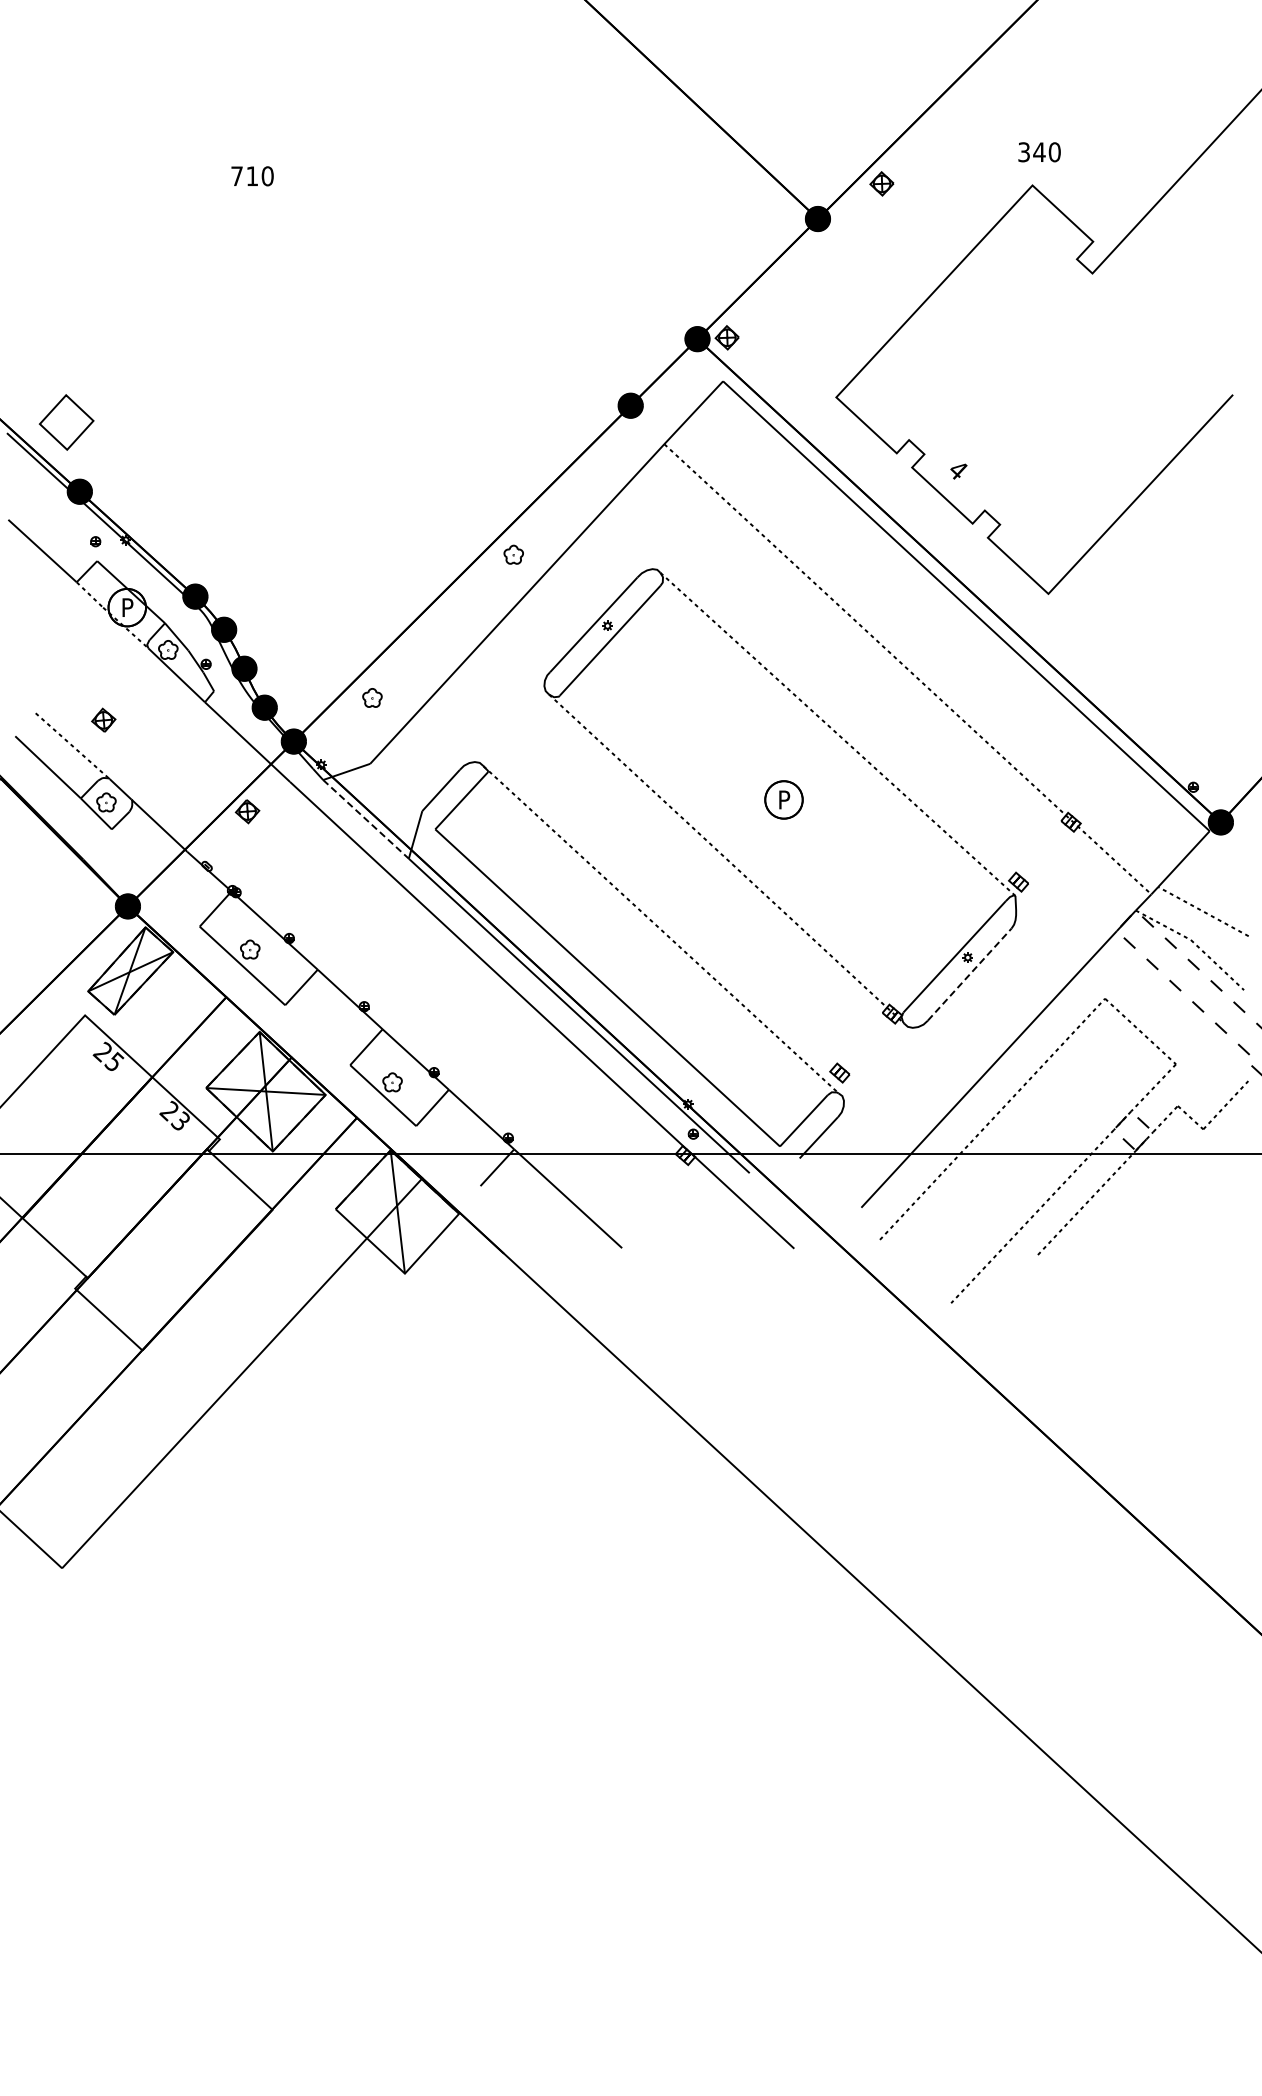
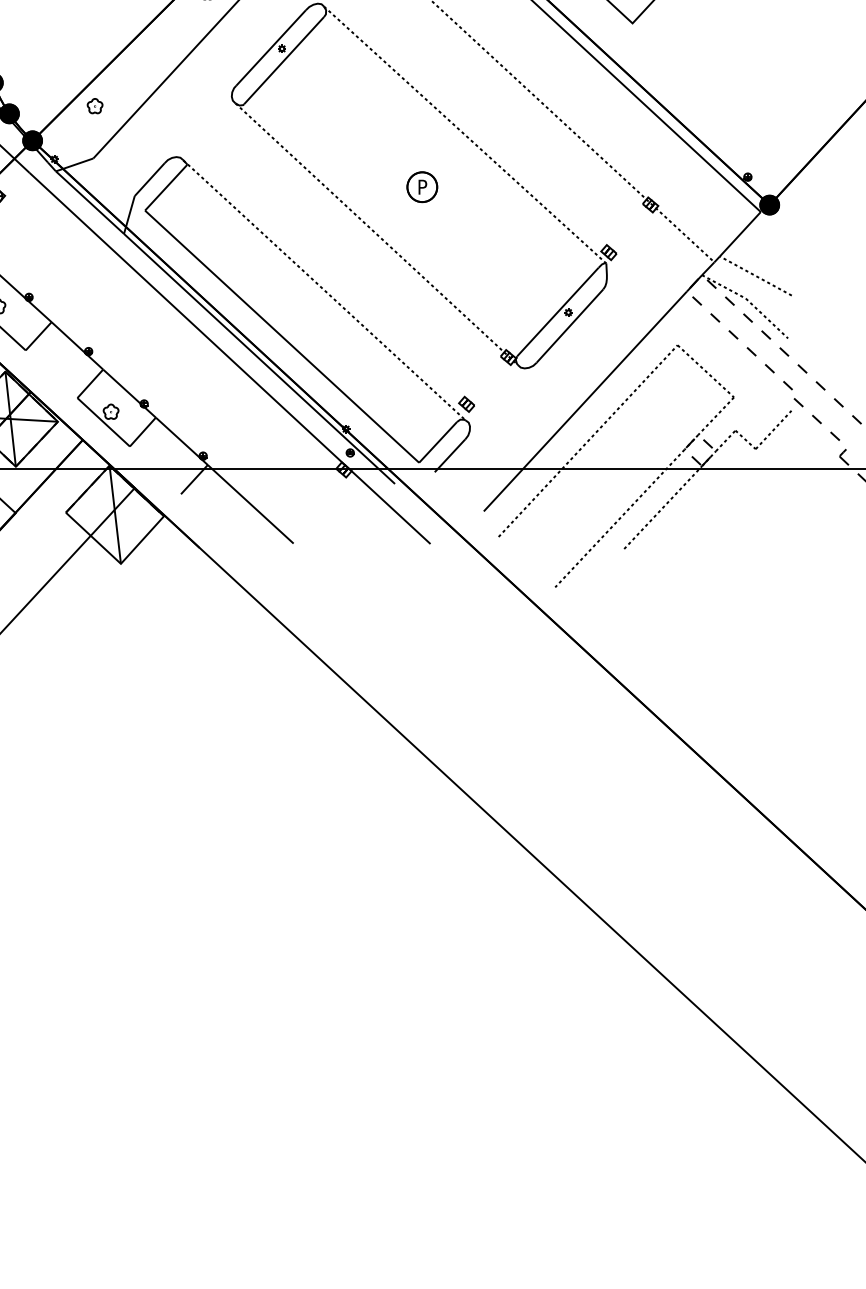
line: (366, 819) -> (90, 202), dashed -> solid
line: (970, 974) -> (570, 326), dashed -> solid

